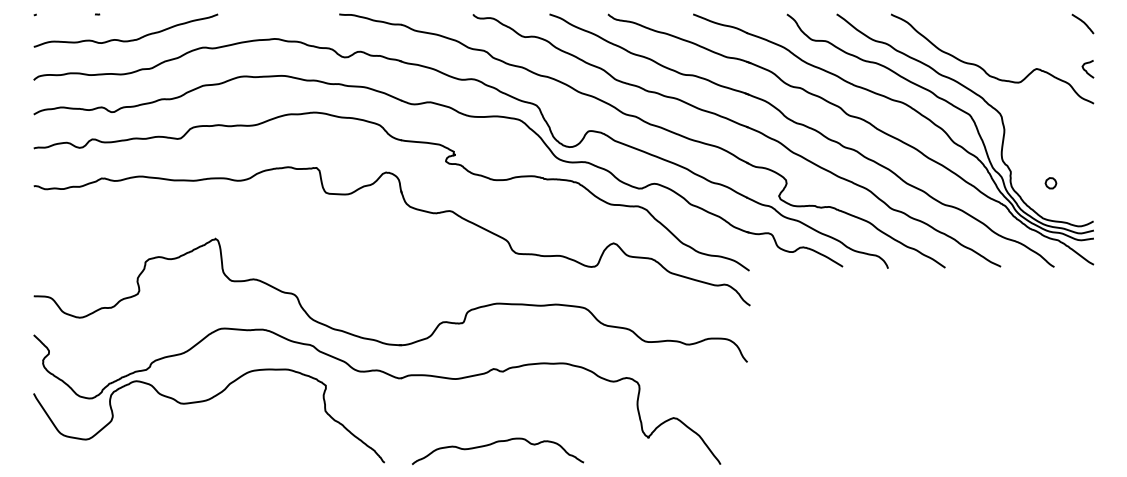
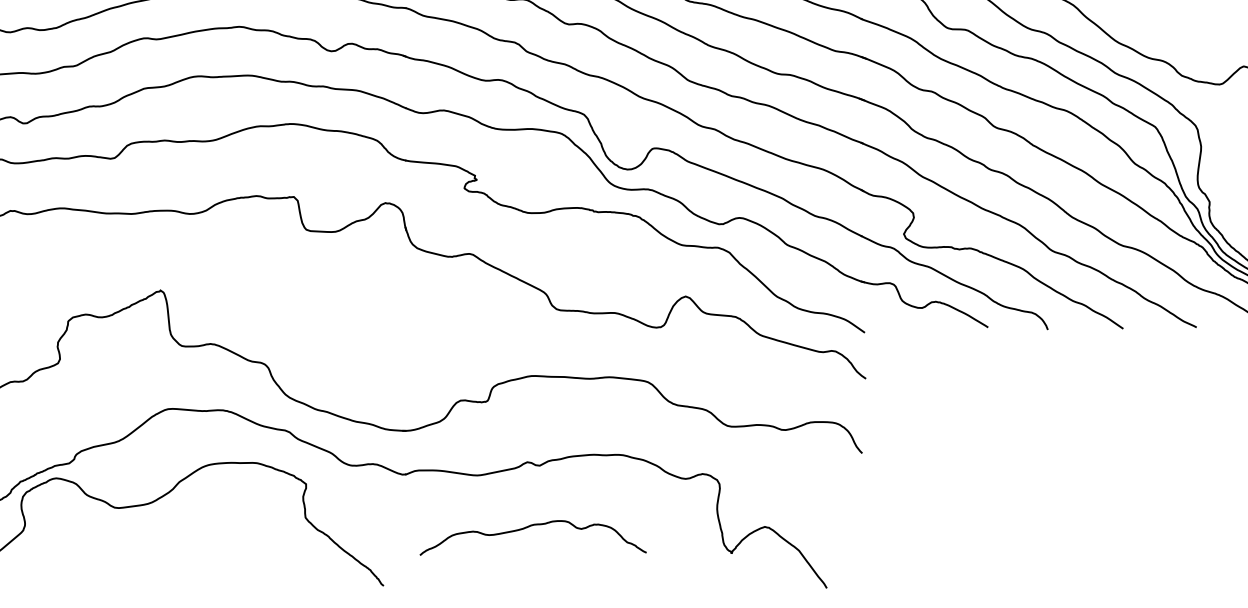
curve: (495, 443) -> (529, 527), moved

